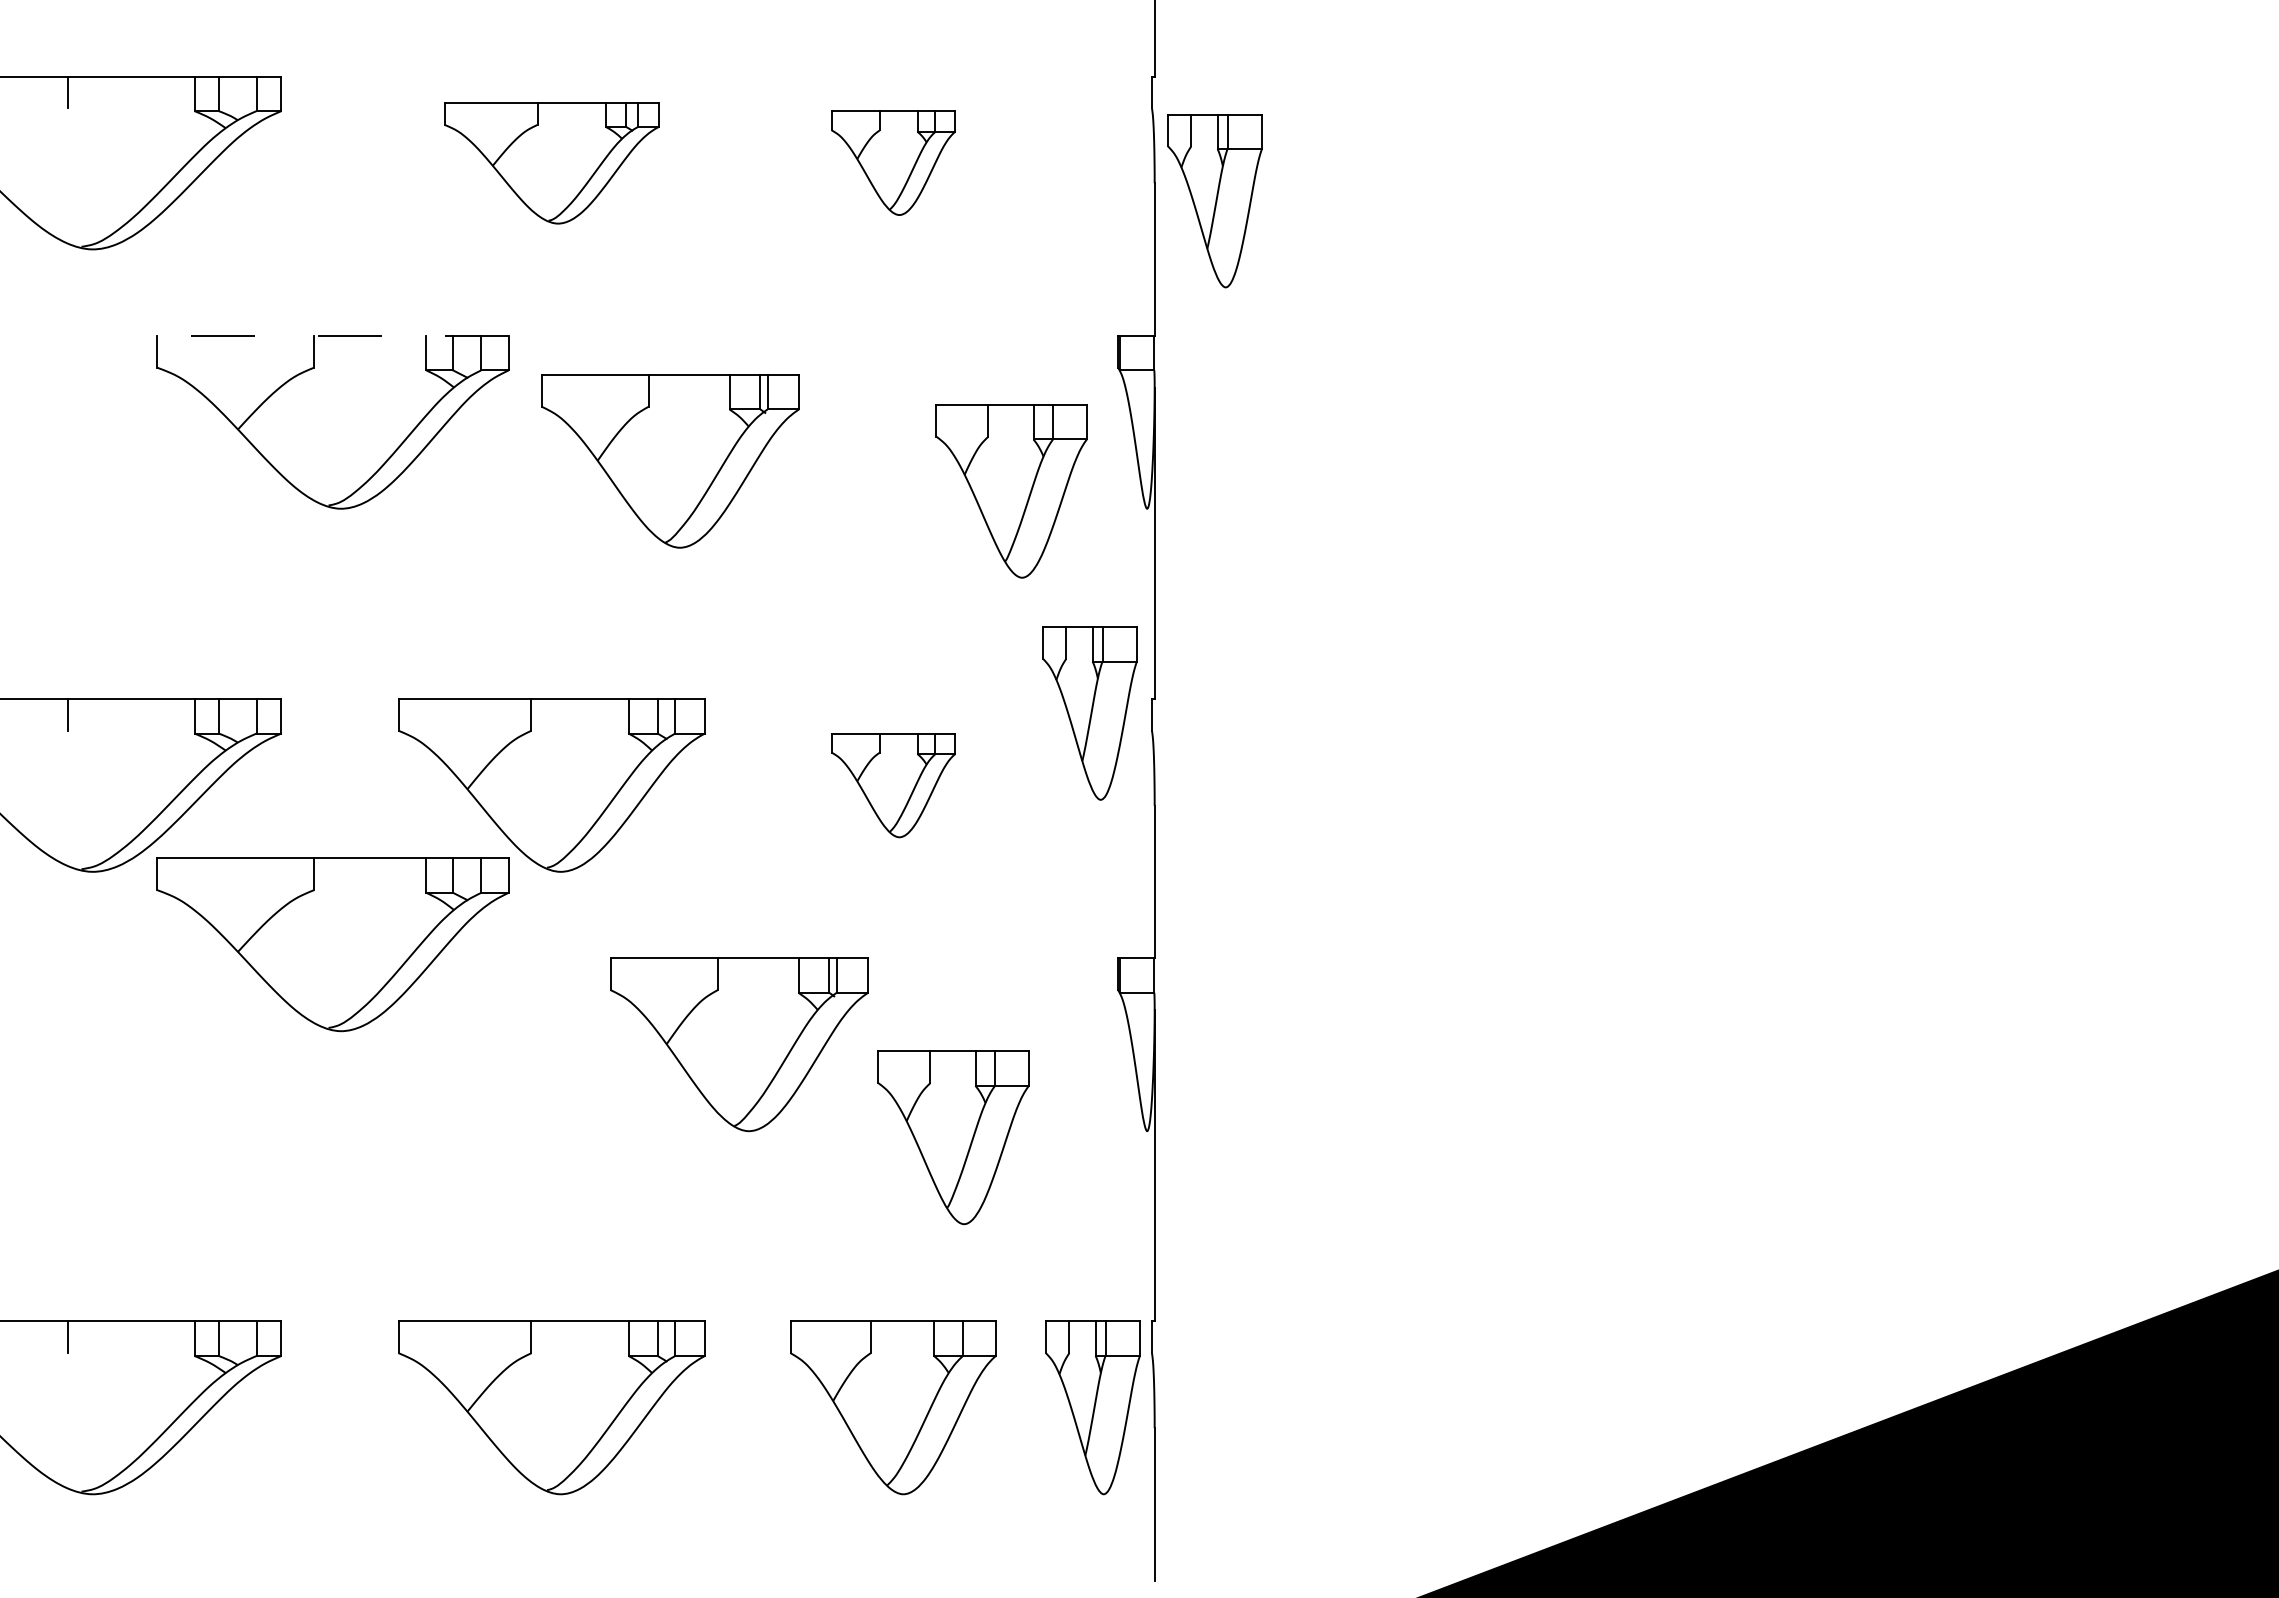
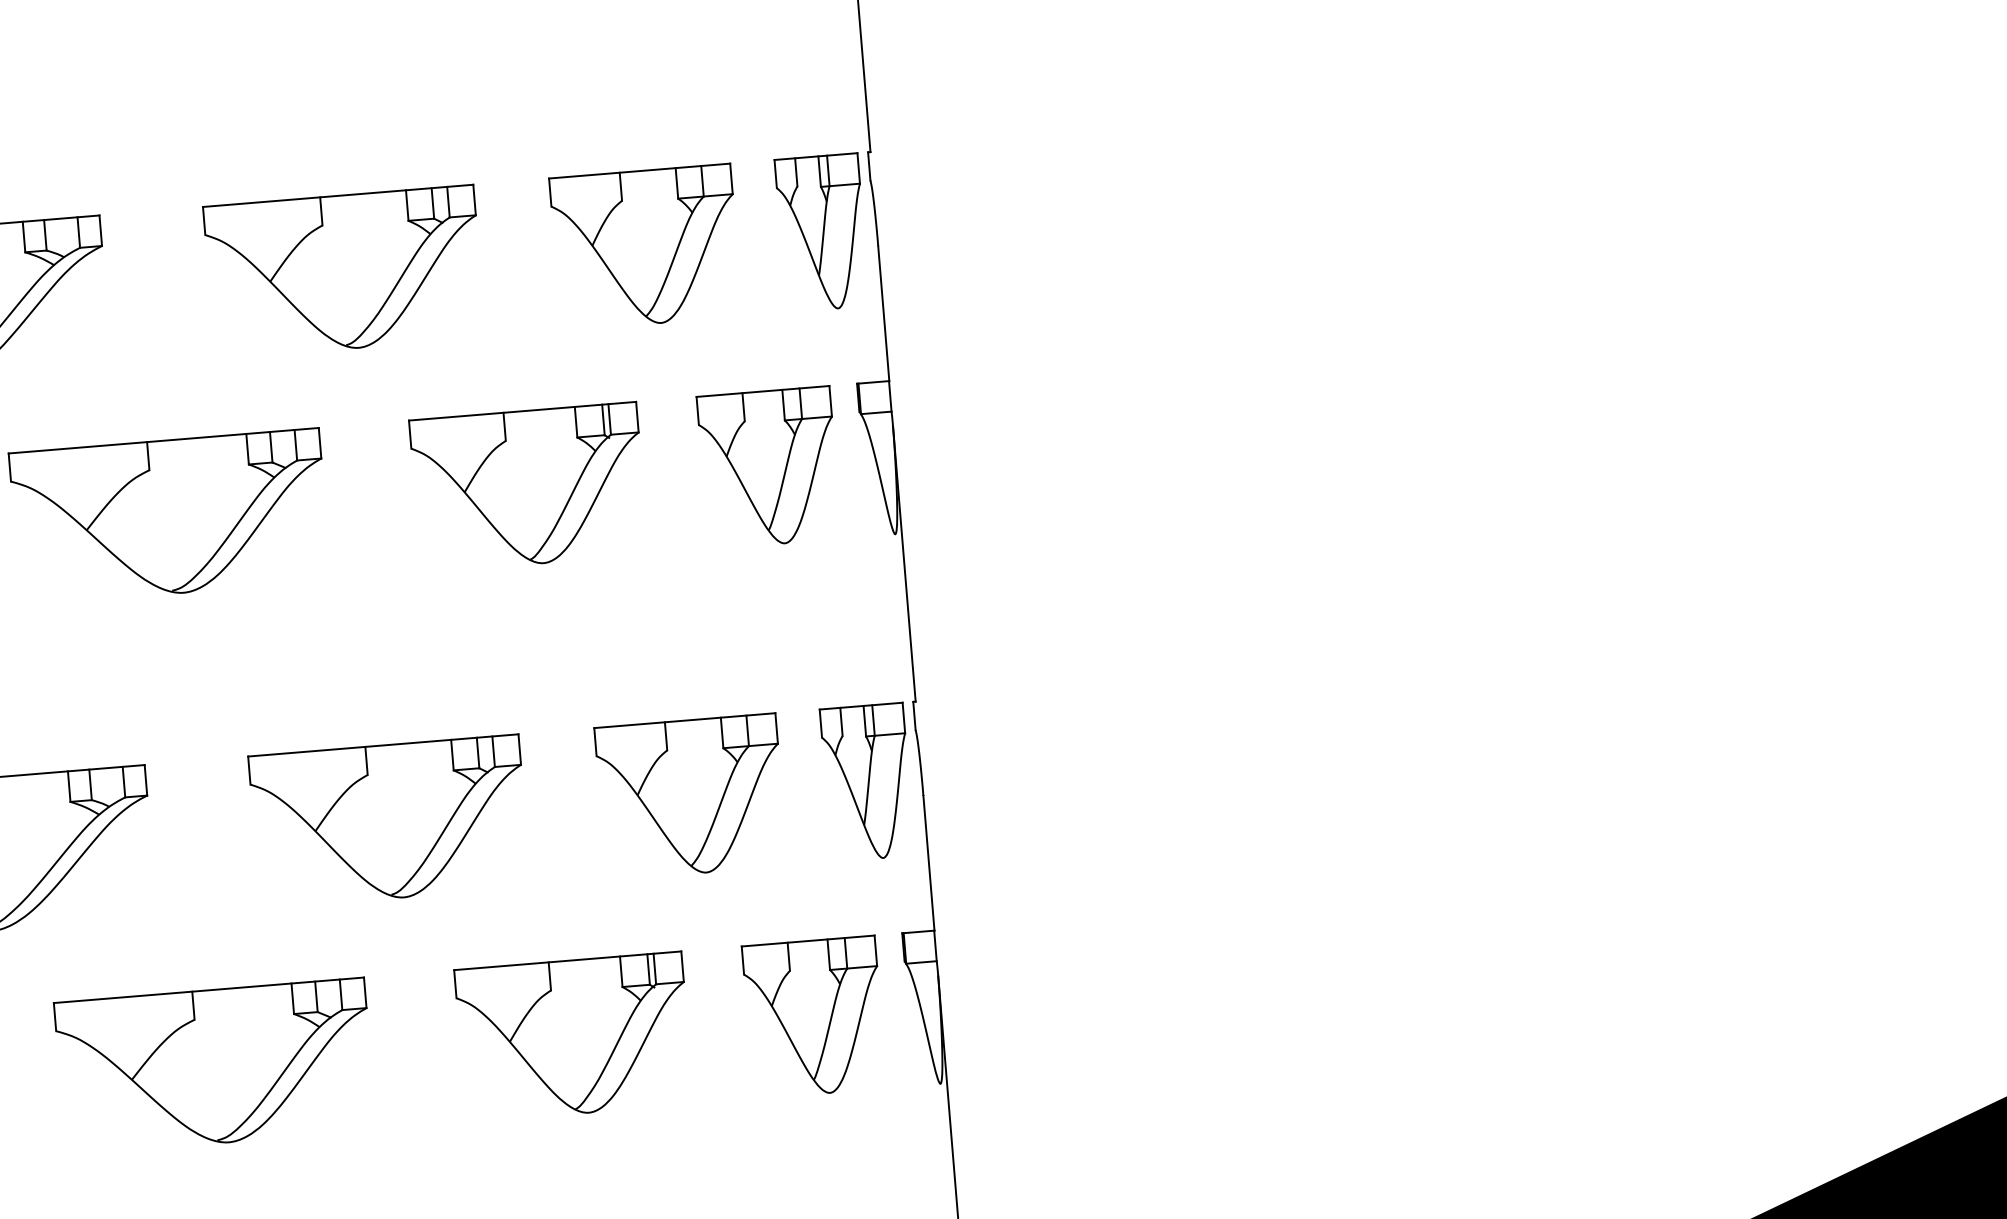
part: (551, 163) -> (344, 272), size x1.43
part: (893, 163) -> (646, 247), size x1.67
part: (1214, 201) -> (821, 233), moved
line: (332, 335) -> (163, 440), dashed -> solid
part: (670, 461) -> (529, 487), moved
part: (1011, 491) -> (769, 467), moved
part: (1089, 713) -> (867, 782), moved
part: (893, 785) -> (691, 797), size x1.67
part: (332, 944) -> (214, 1066), moved
part: (953, 1137) -> (814, 1017), moved

